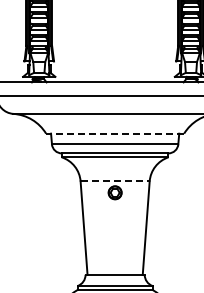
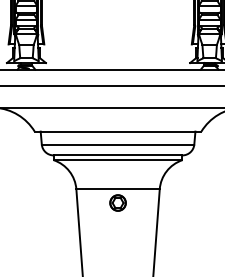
line: (114, 133) -> (117, 131), dashed -> solid
line: (115, 181) -> (118, 189), dashed -> solid

